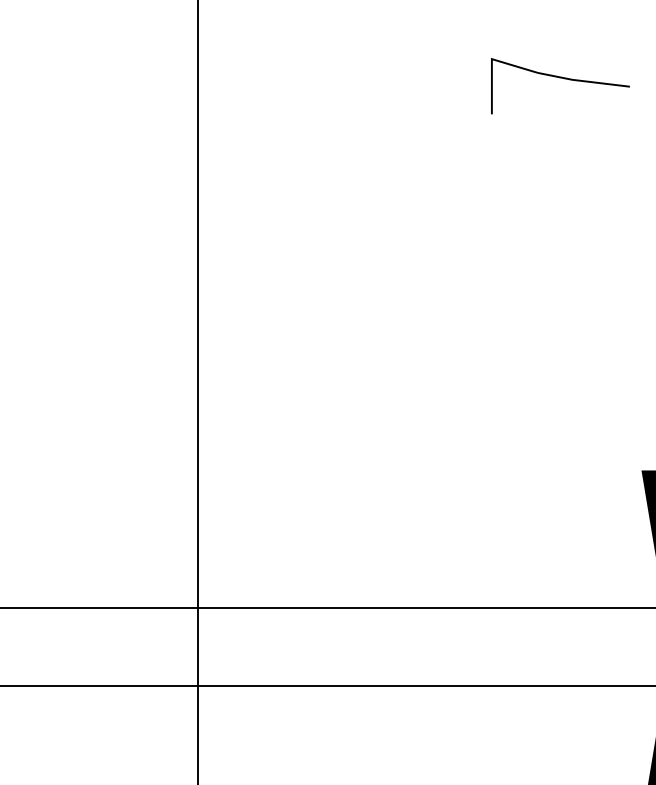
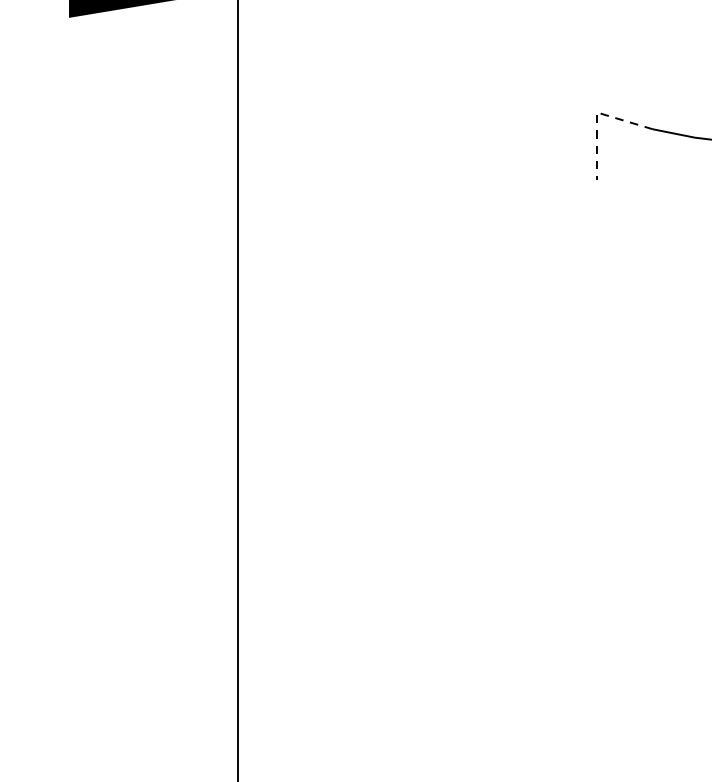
line: (491, 62) -> (596, 116), solid -> dashed

